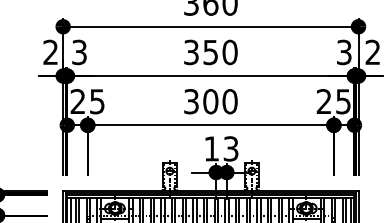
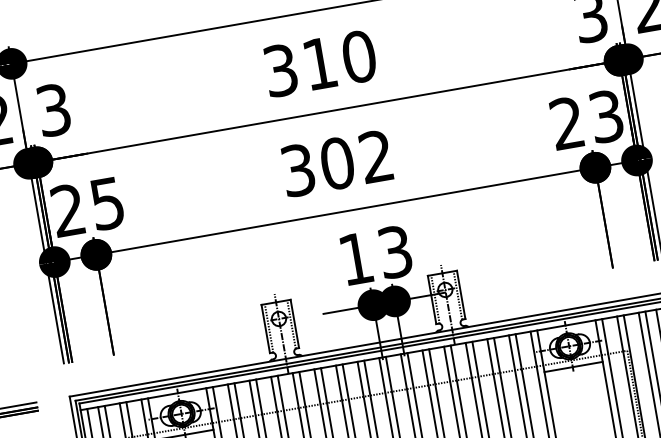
text: (210, 52) -> (319, 63), 350 -> 310
text: (229, 101) -> (375, 156), 300 -> 302
text: (343, 101) -> (606, 116), 25 -> 23

